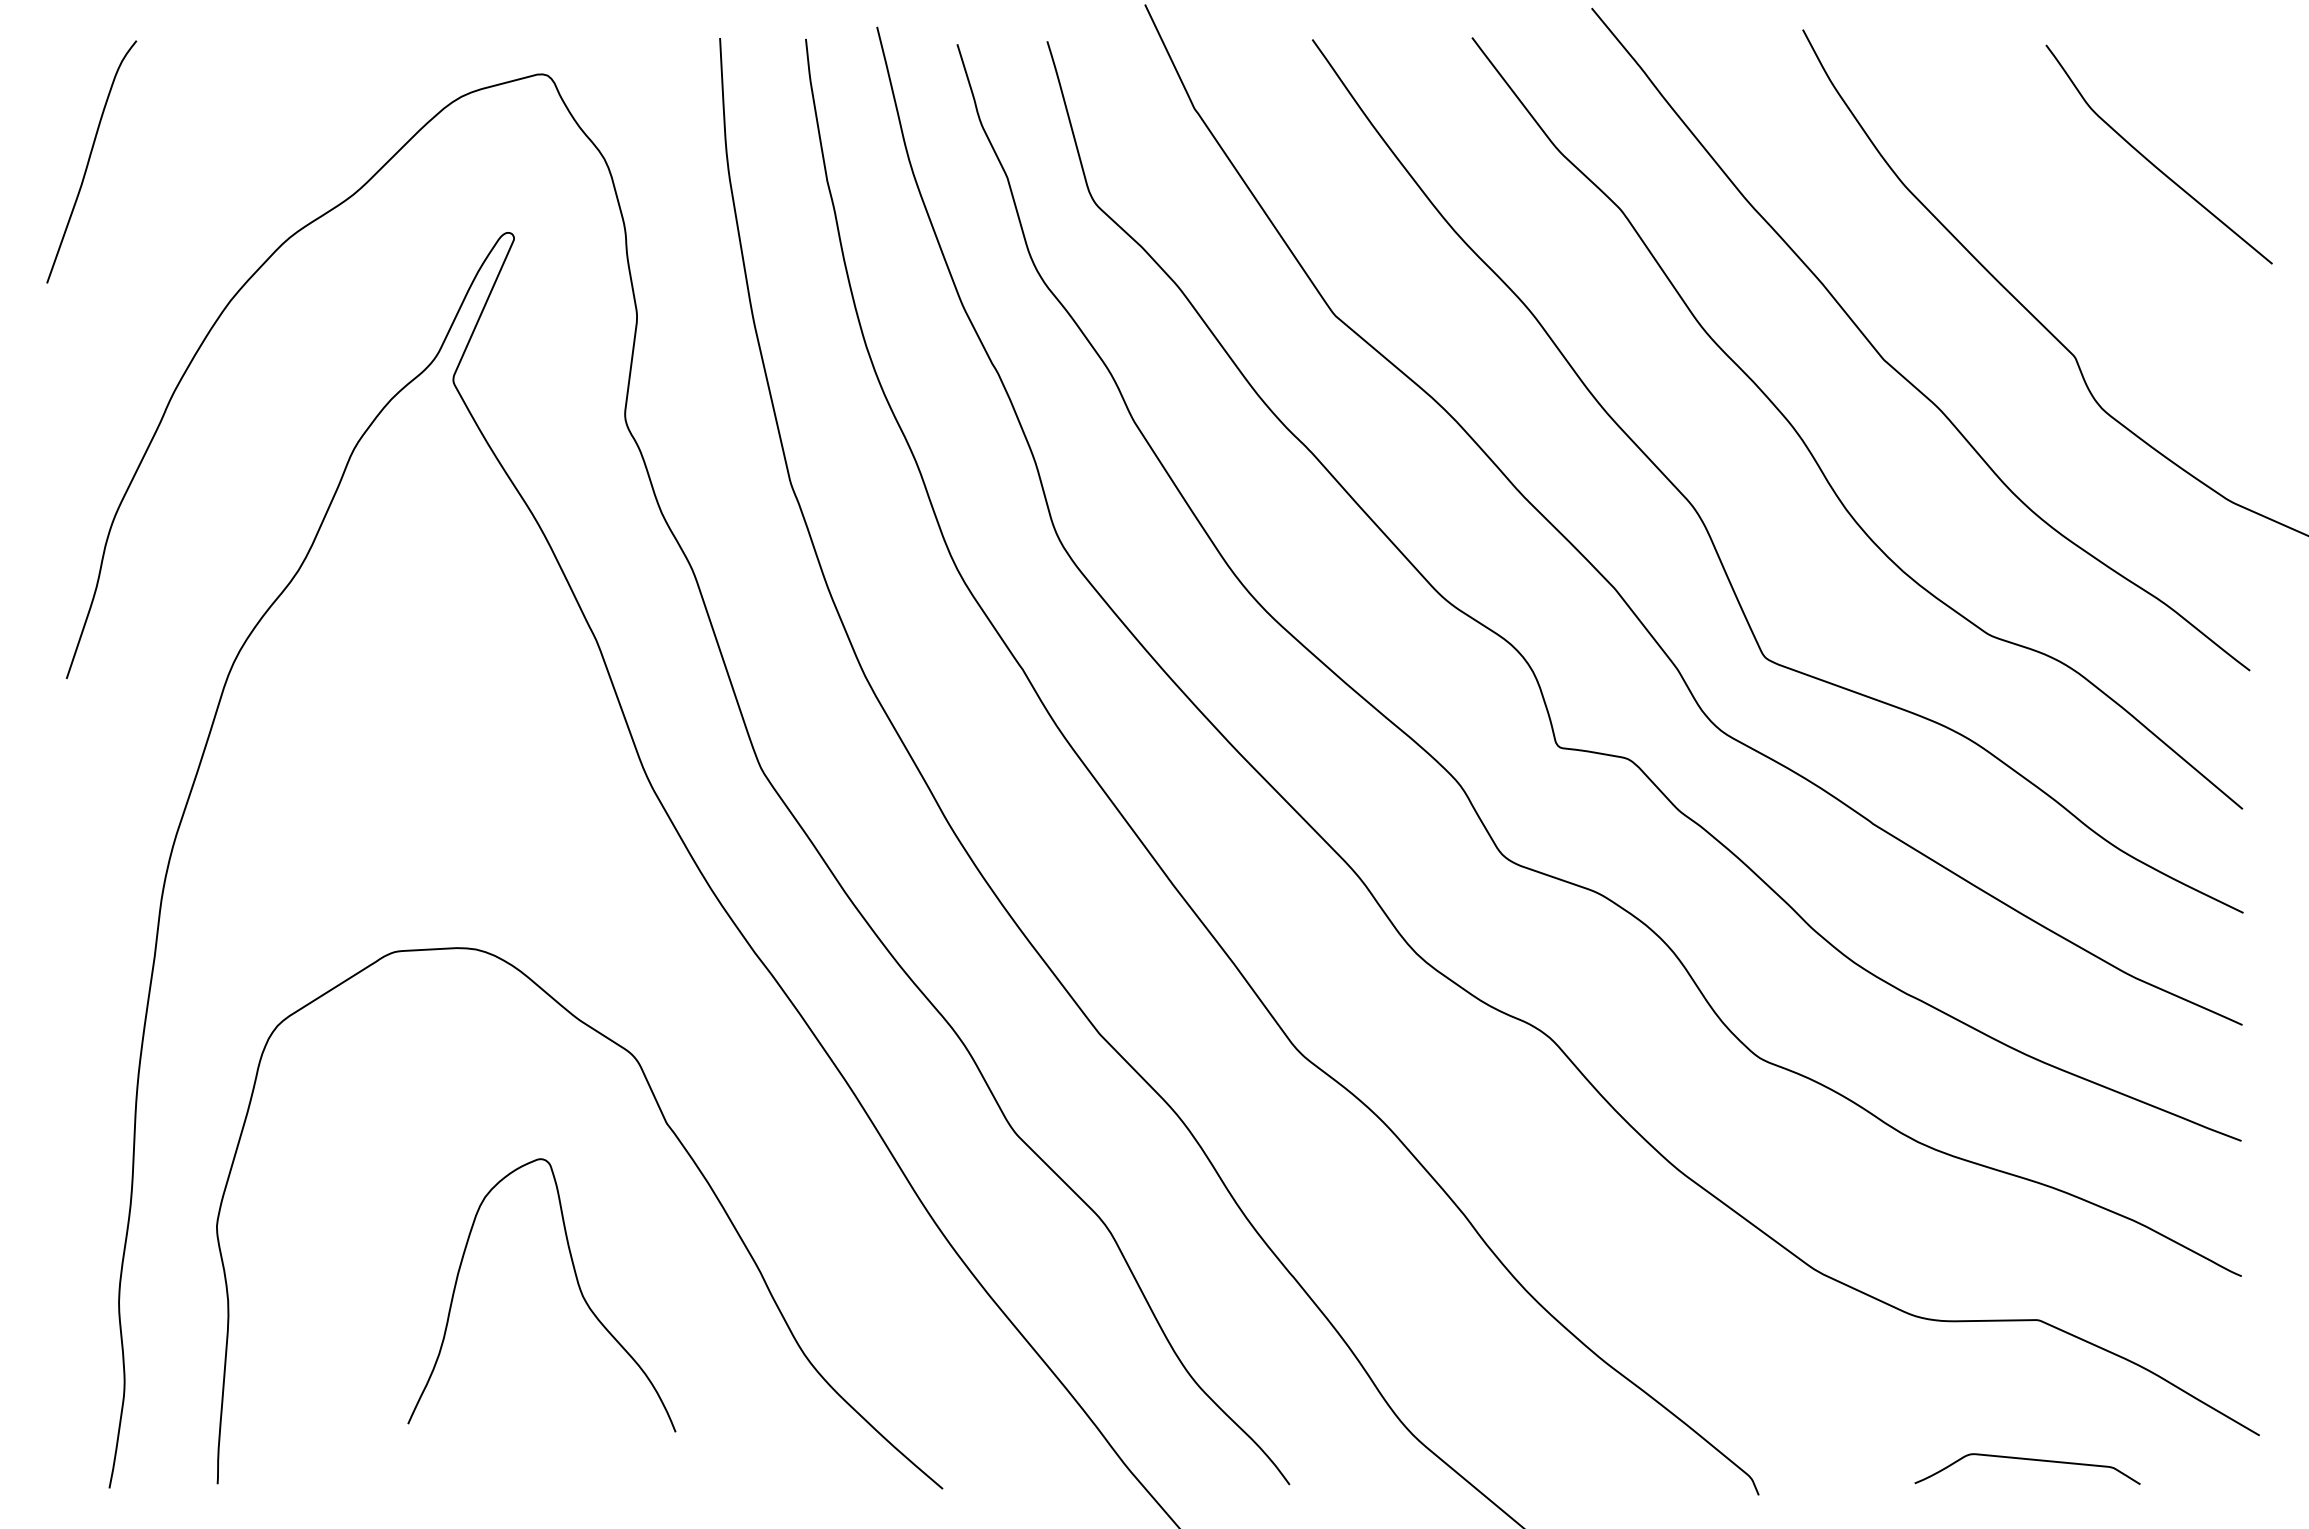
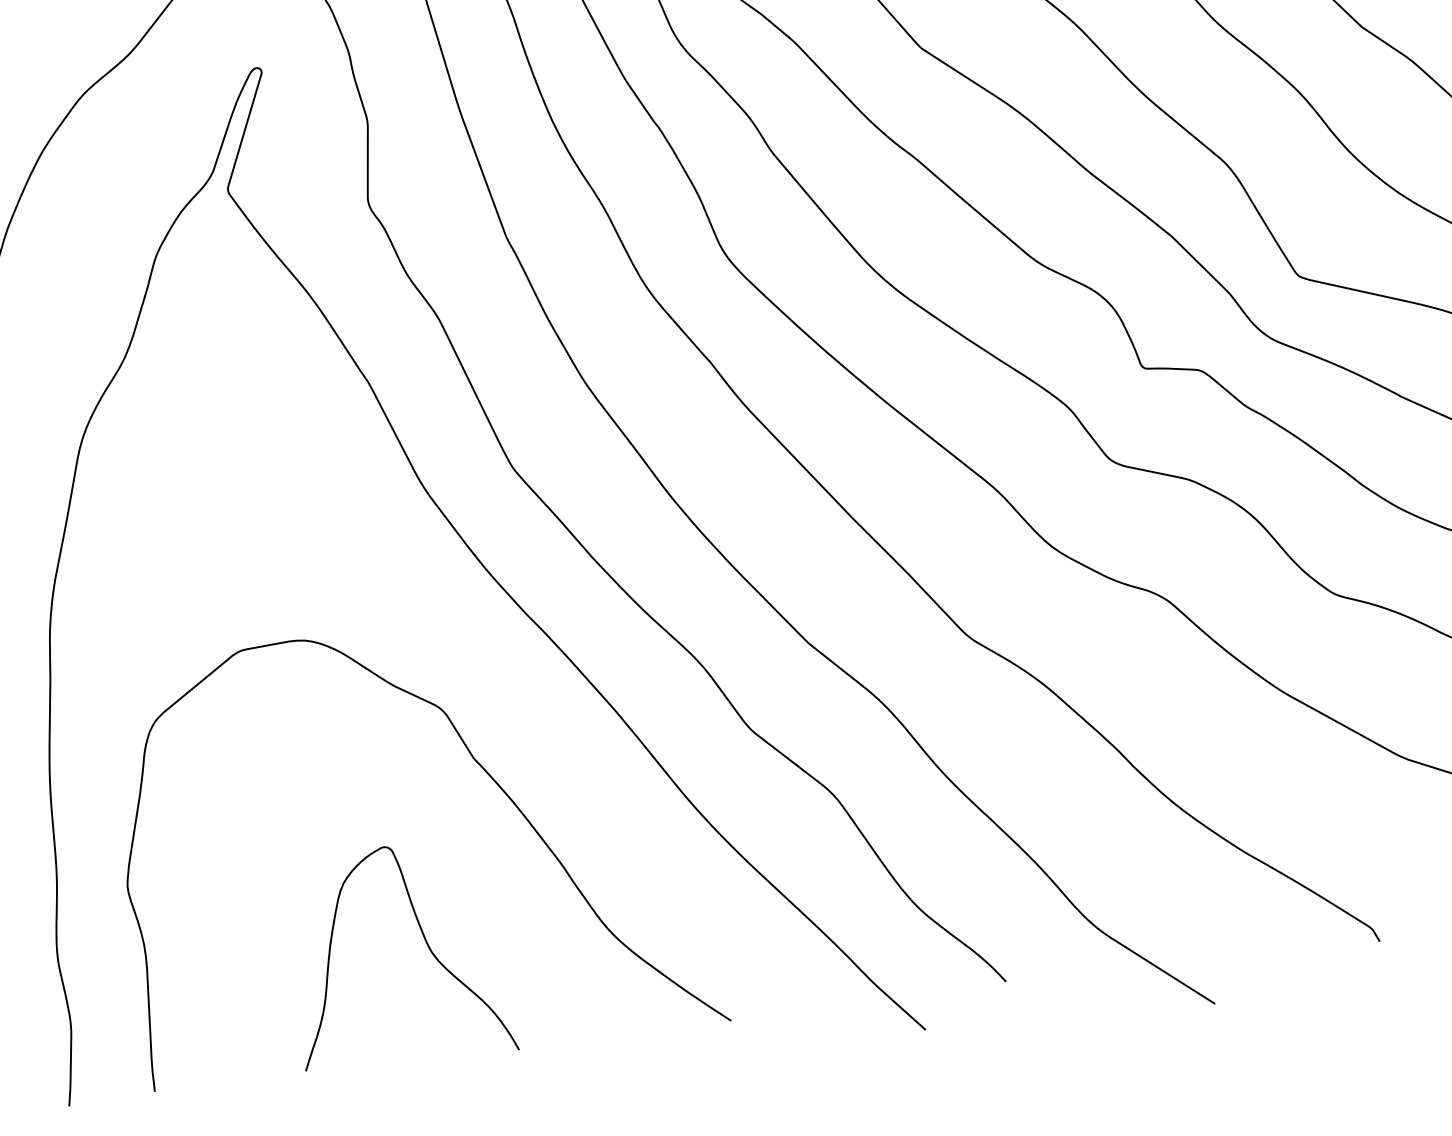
curve: (577, 1284) -> (426, 942), moved

